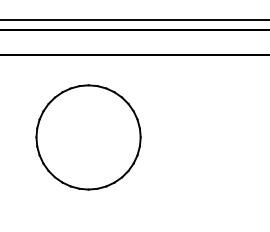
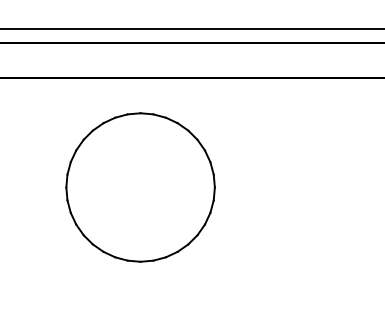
part: (88, 137) -> (140, 187), moved

